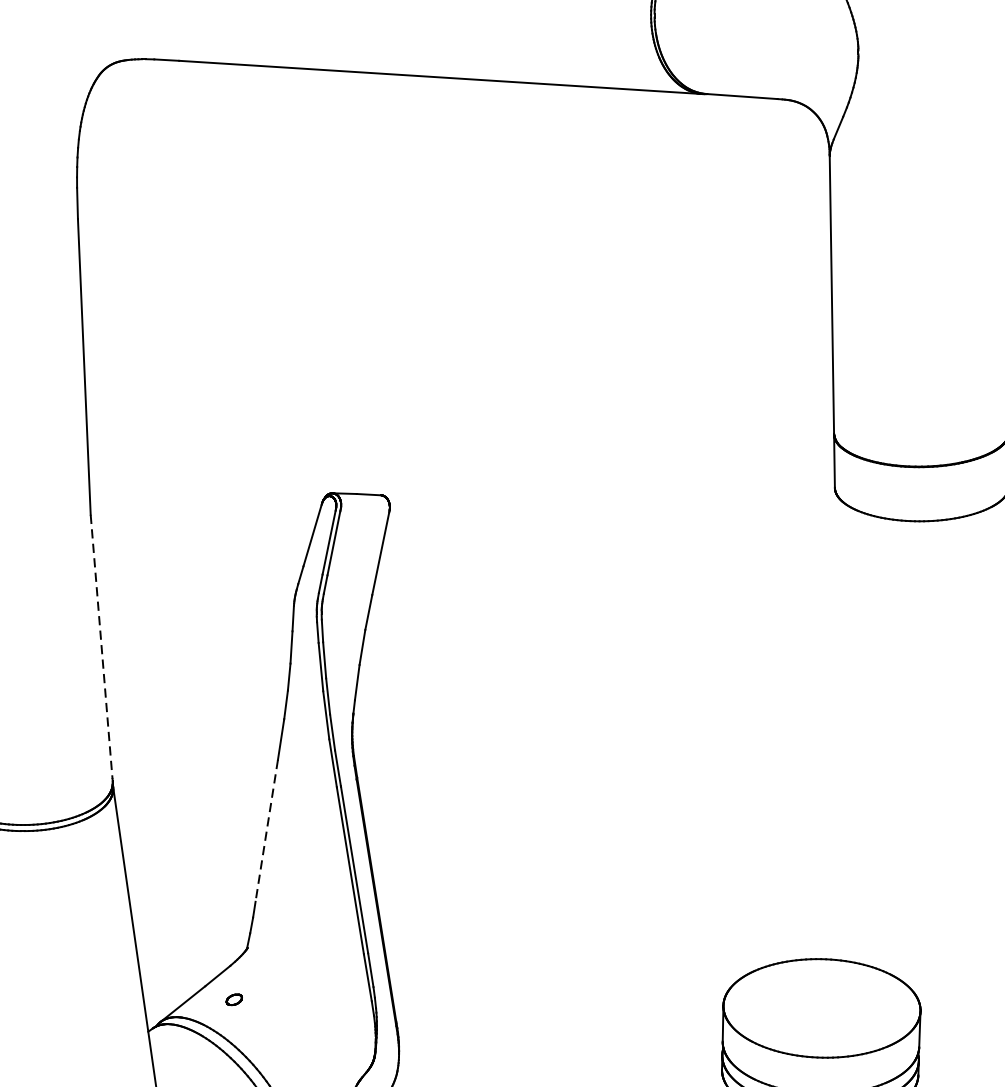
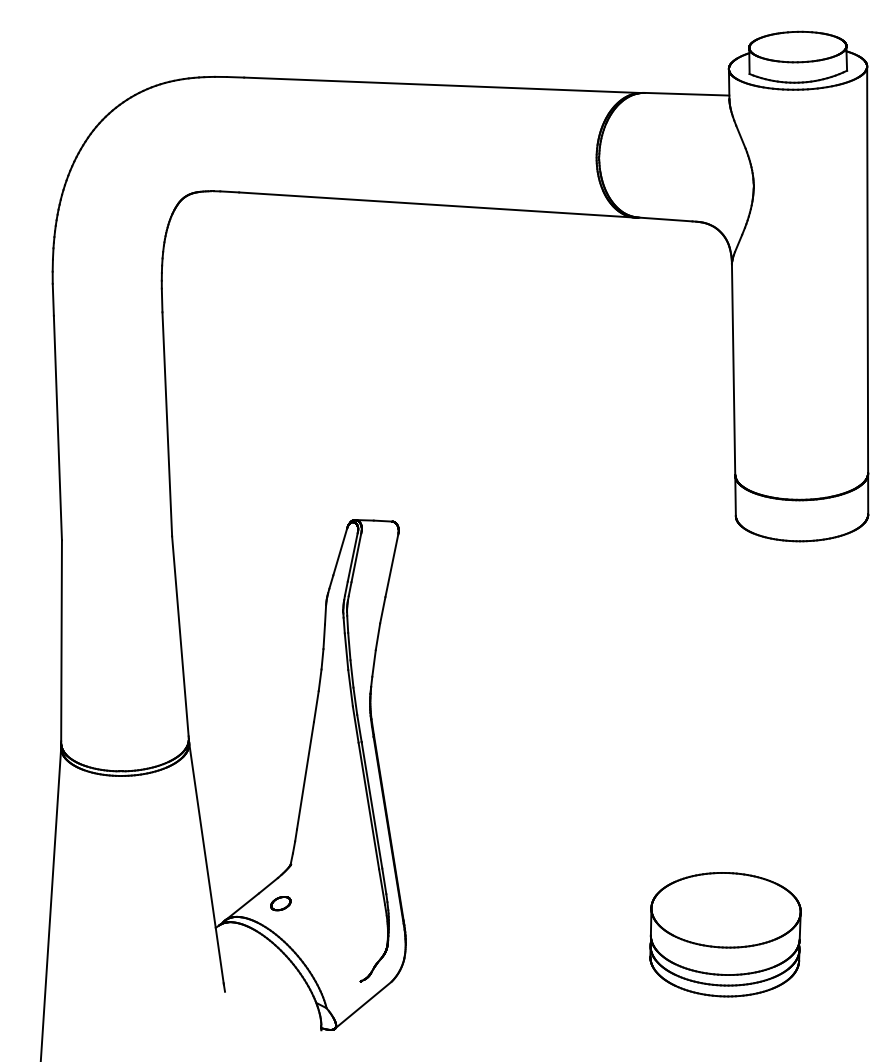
line: (101, 647) -> (180, 636), dashed -> solid
line: (266, 831) -> (305, 776), dashed -> solid
part: (233, 999) -> (280, 903), size x1.67

